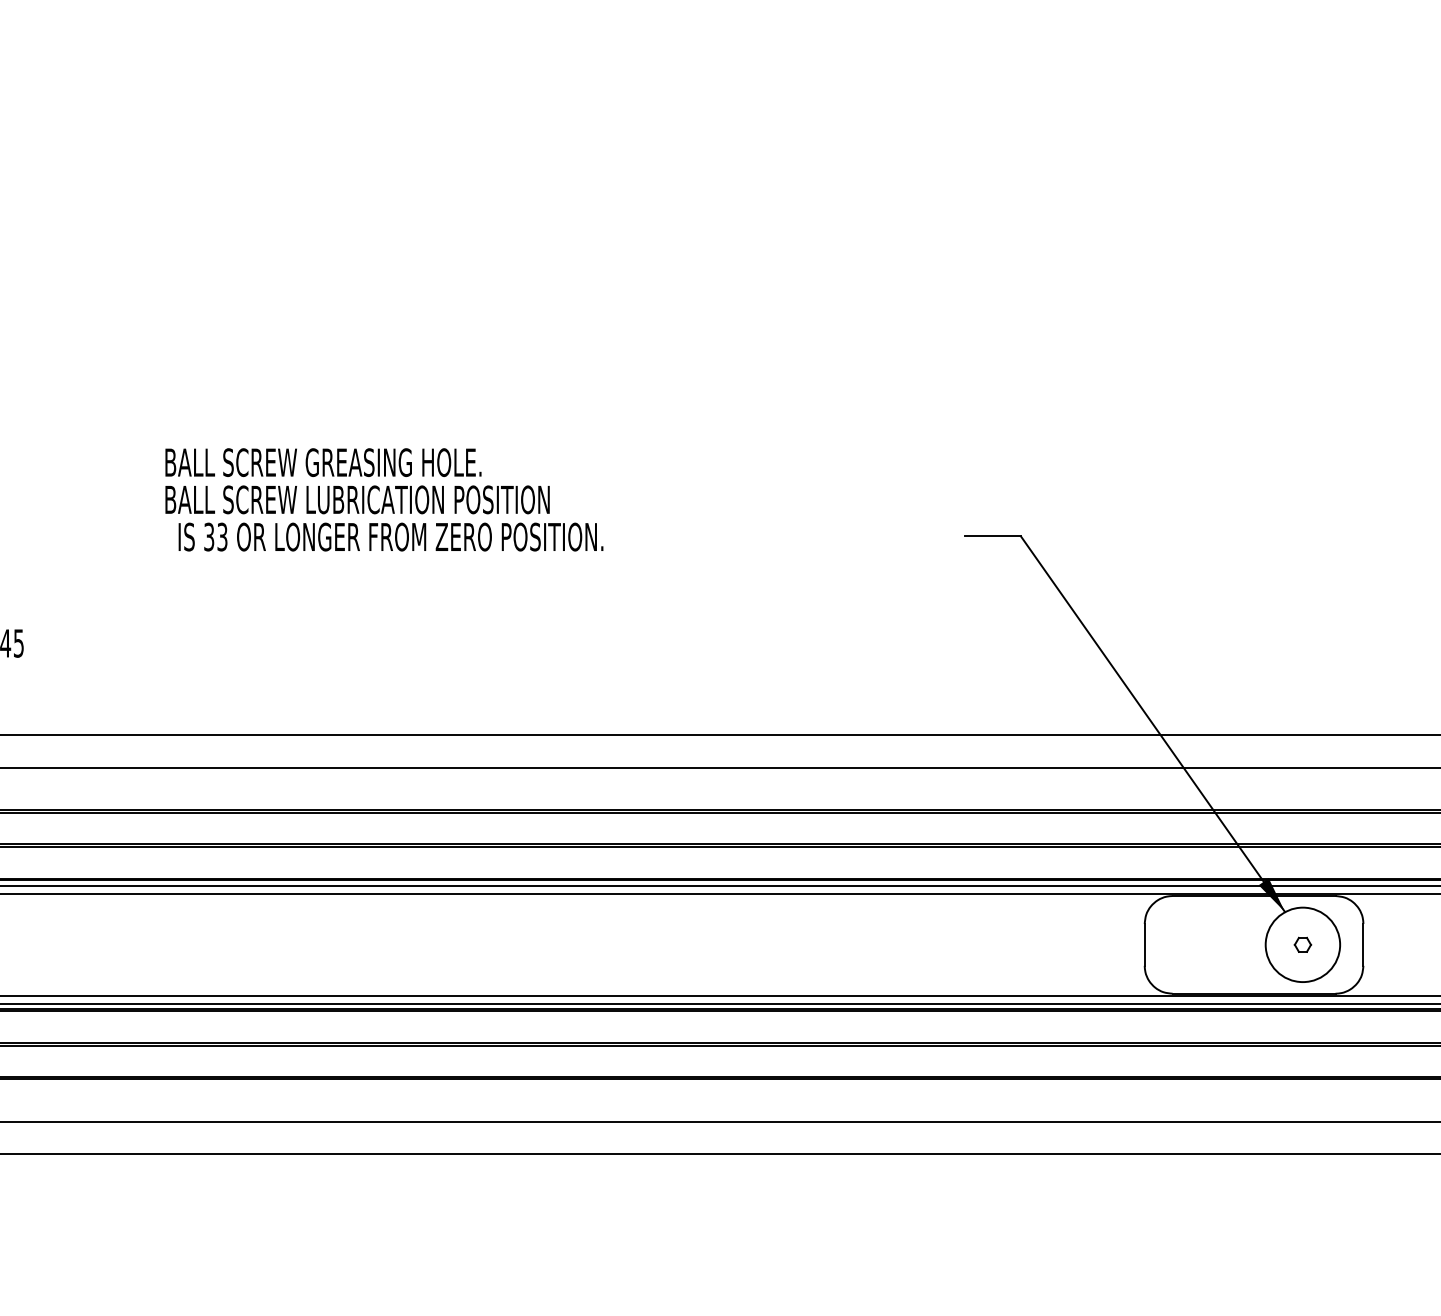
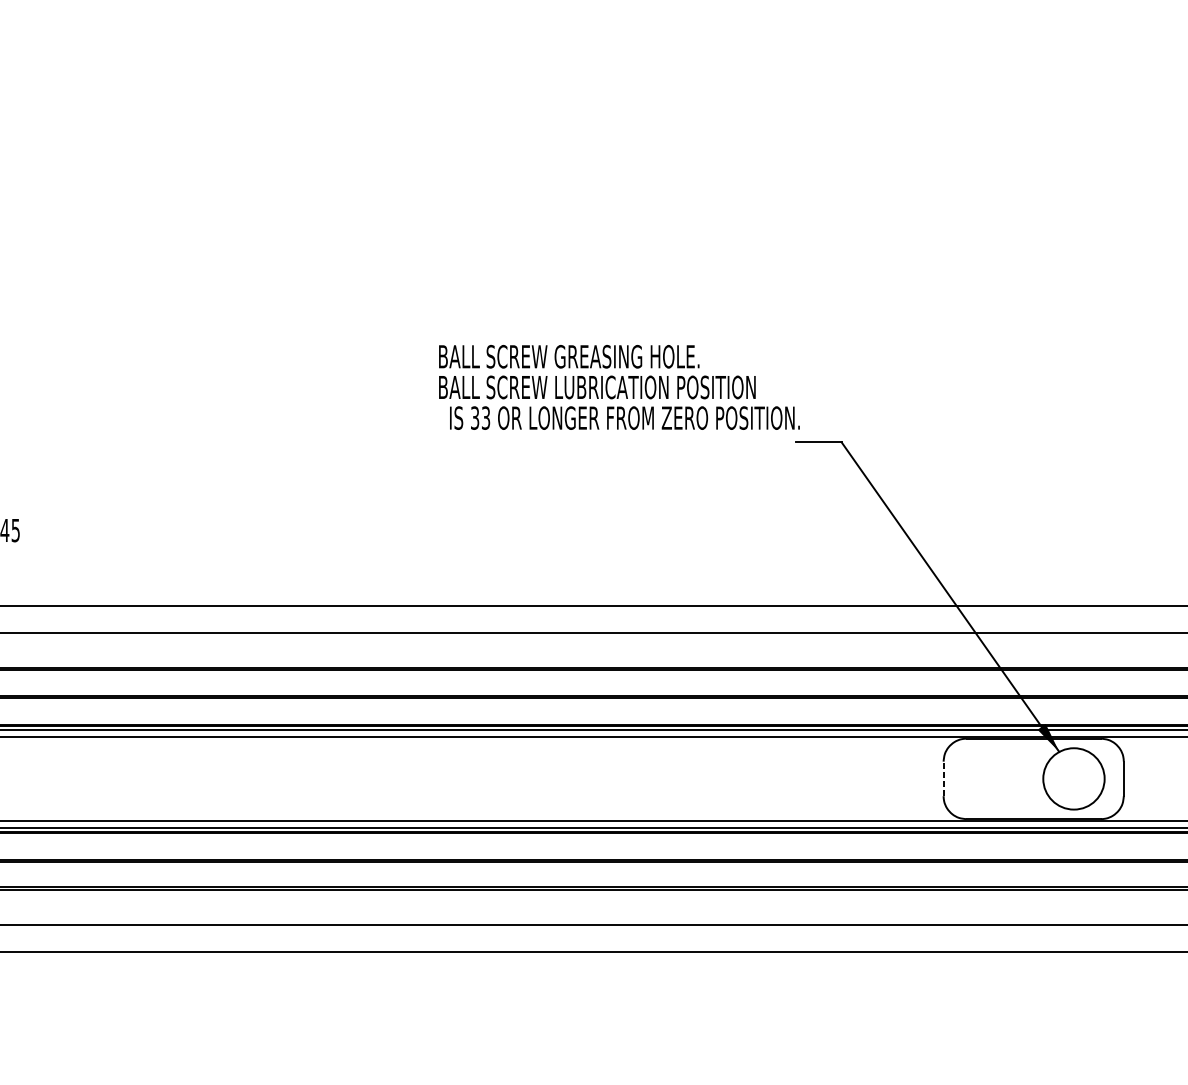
text: (384, 499) -> (619, 387), moved
line: (1144, 944) -> (943, 778), solid -> dashed
part: (1302, 944) -> (1073, 778), removed

